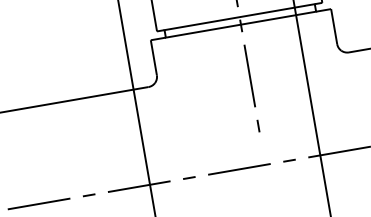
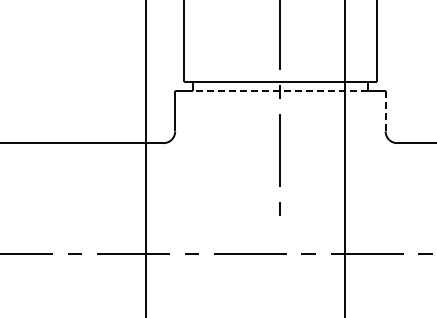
line: (241, 24) -> (280, 90), solid -> dashed
line: (333, 26) -> (385, 110), solid -> dashed

